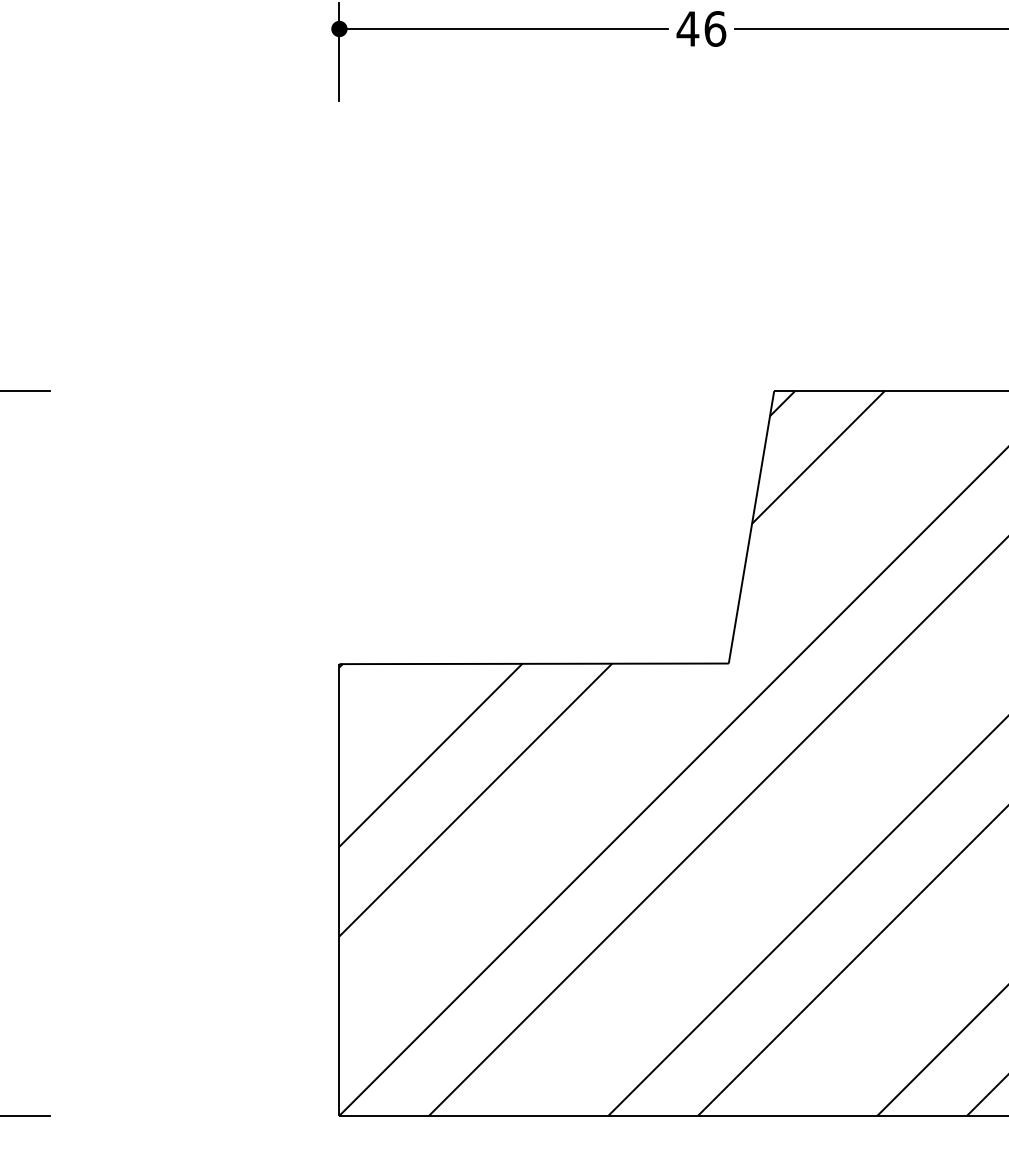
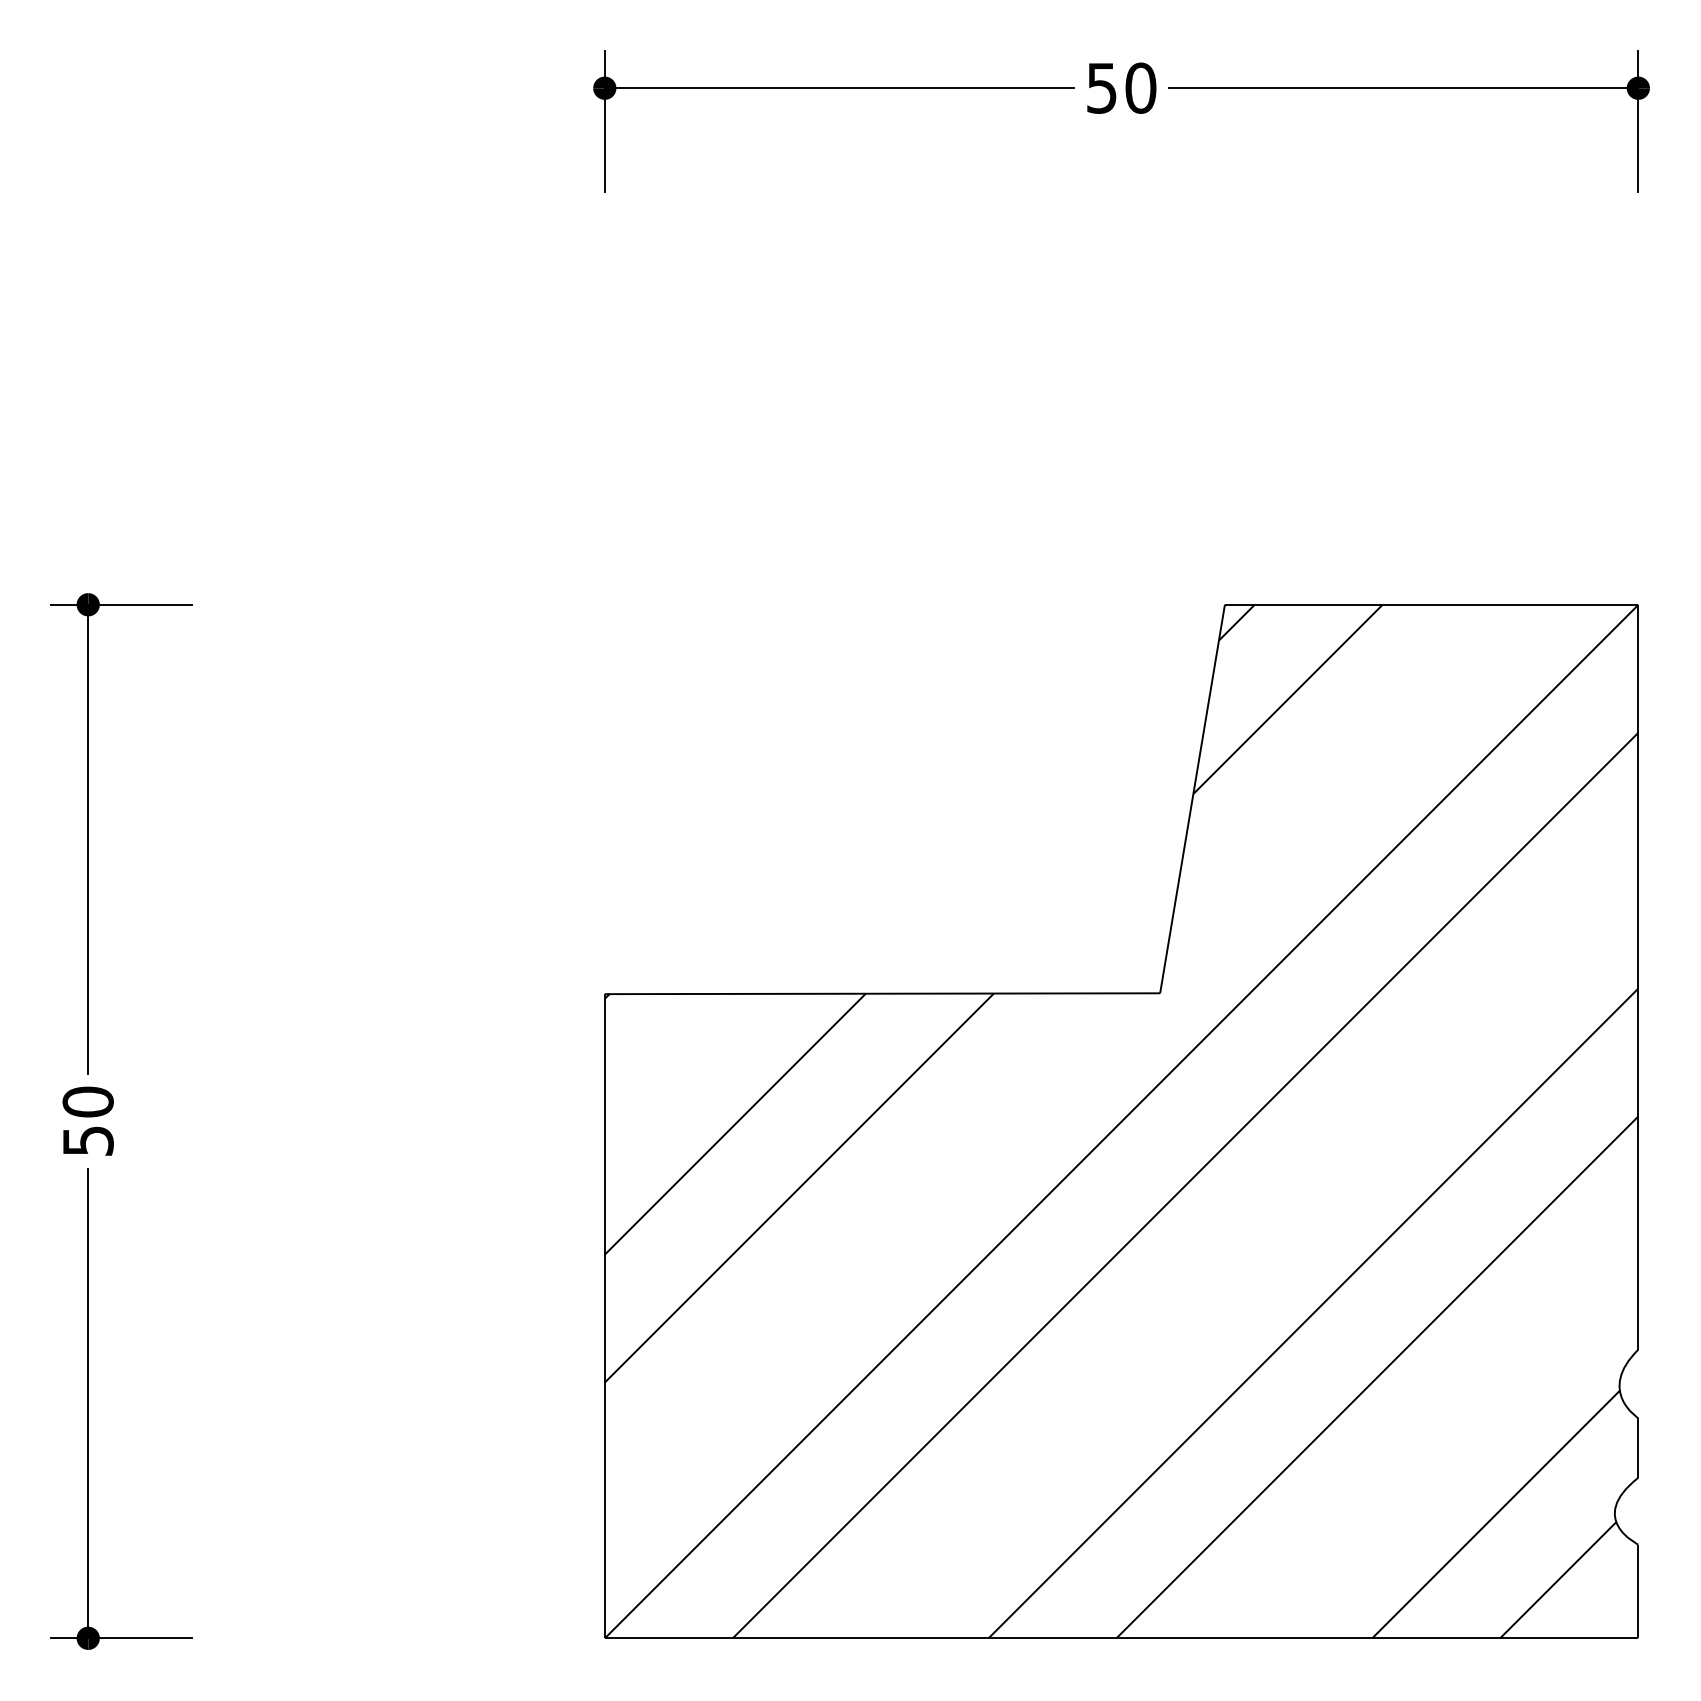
text: (700, 28) -> (1120, 87), 46 -> 50

